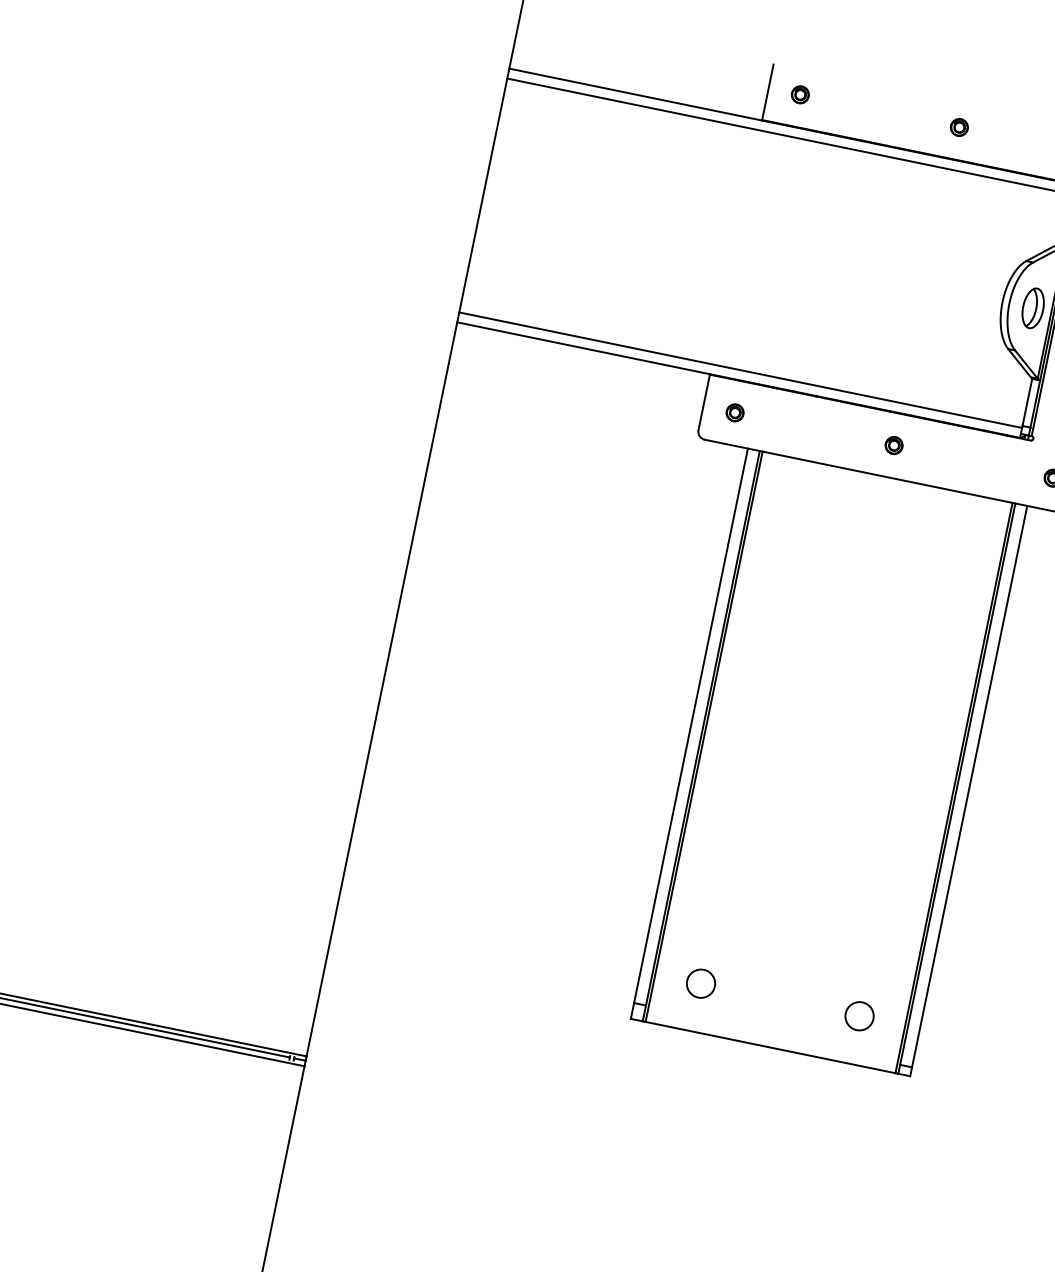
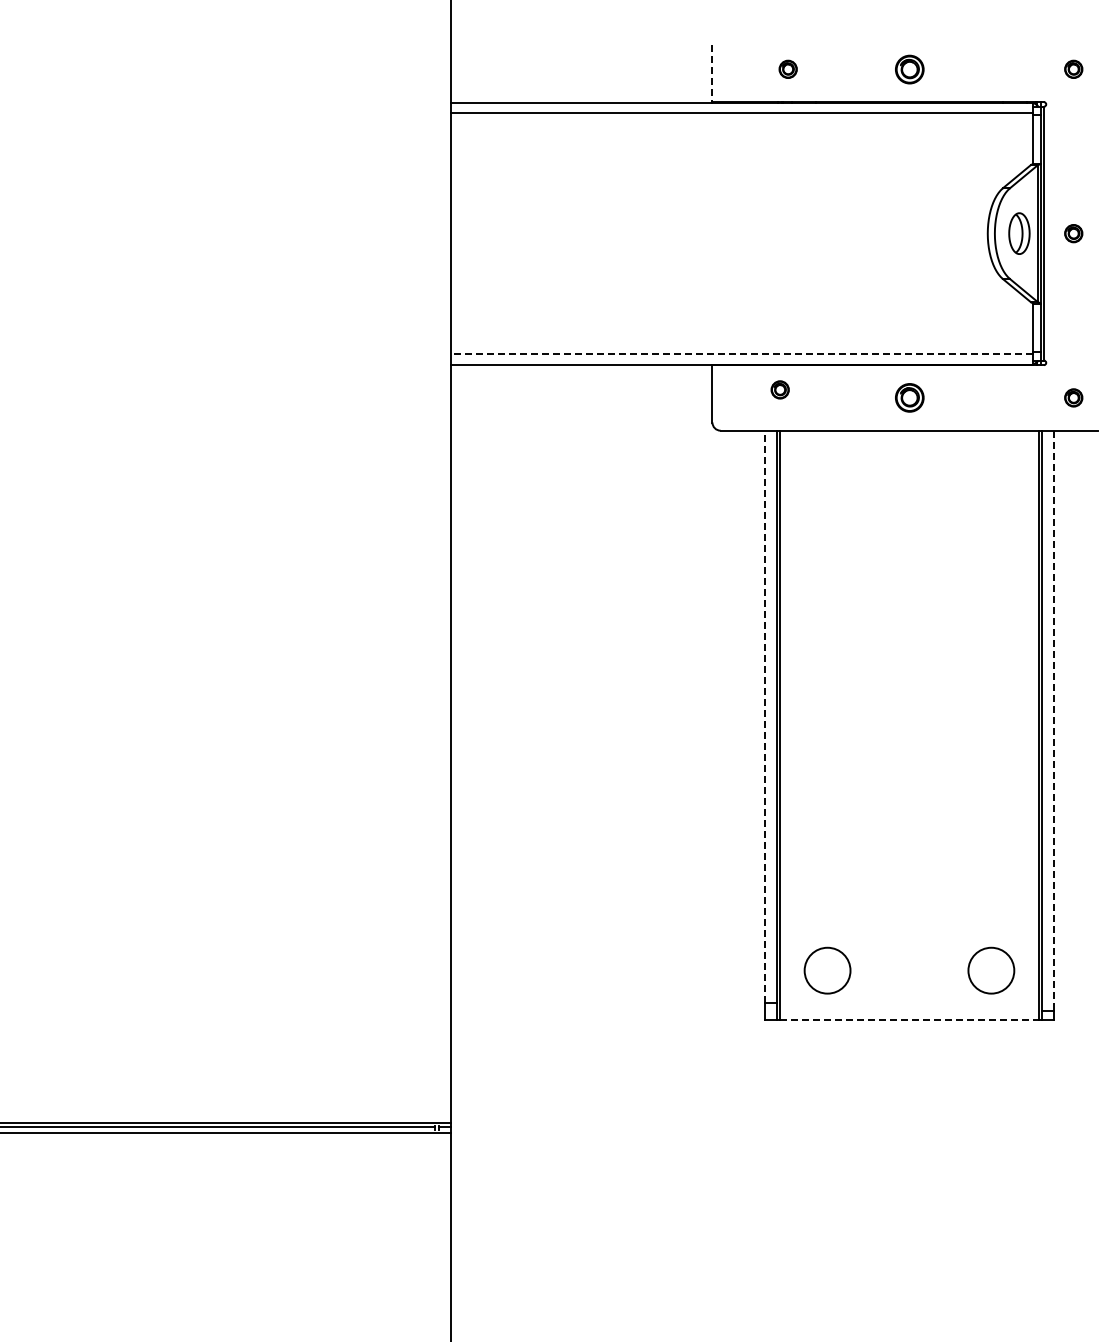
line: (767, 92) -> (712, 73), solid -> dashed
part: (799, 93) -> (787, 68), moved
part: (958, 126) -> (908, 68), size x1.6
line: (741, 370) -> (742, 354), solid -> dashed
part: (734, 412) -> (779, 389), moved
part: (893, 444) -> (908, 397), size x1.6
line: (691, 725) -> (765, 716), solid -> dashed
line: (969, 786) -> (1053, 720), solid -> dashed
circle: (700, 983) -> (827, 970), size x1.6
circle: (859, 1016) -> (991, 970), size x1.6
line: (770, 1047) -> (909, 1019), solid -> dashed

